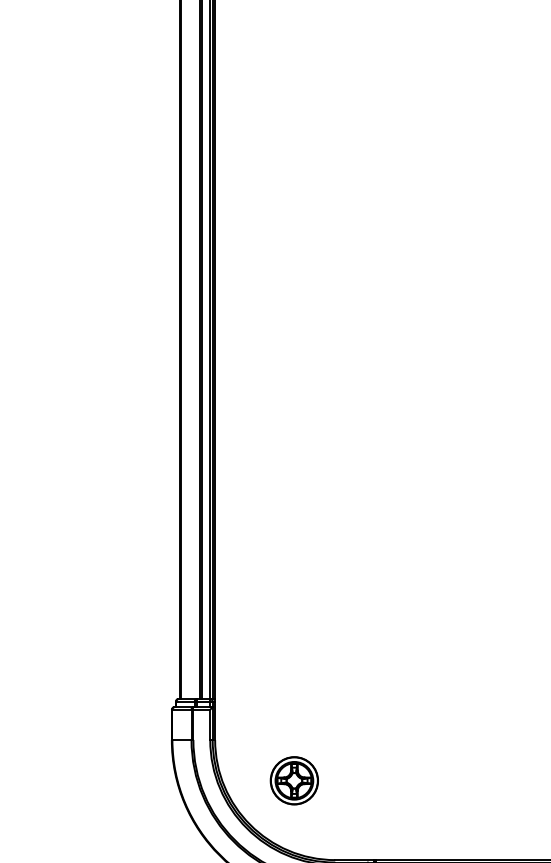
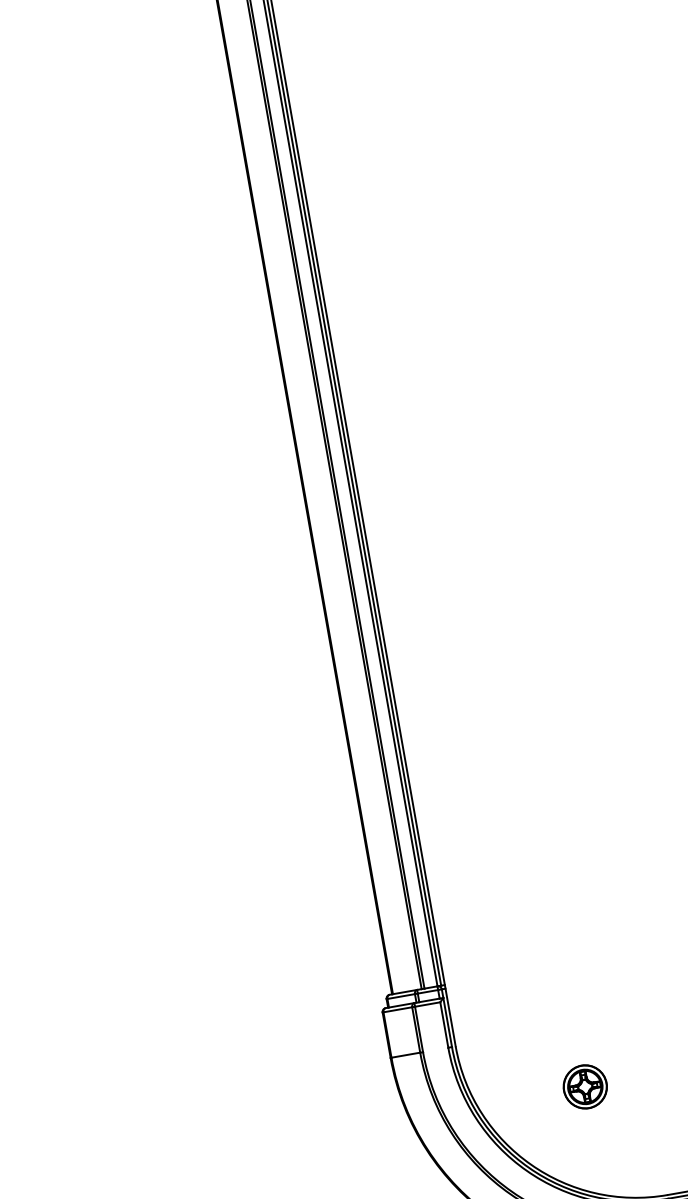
part: (293, 780) -> (584, 1086), size x0.6

